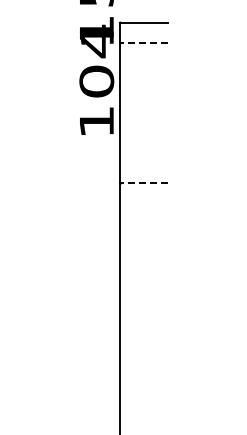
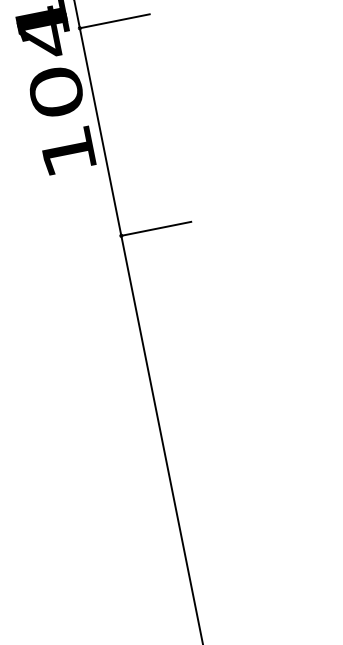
line: (144, 43) -> (115, 21), dashed -> solid
line: (144, 183) -> (156, 228), dashed -> solid

